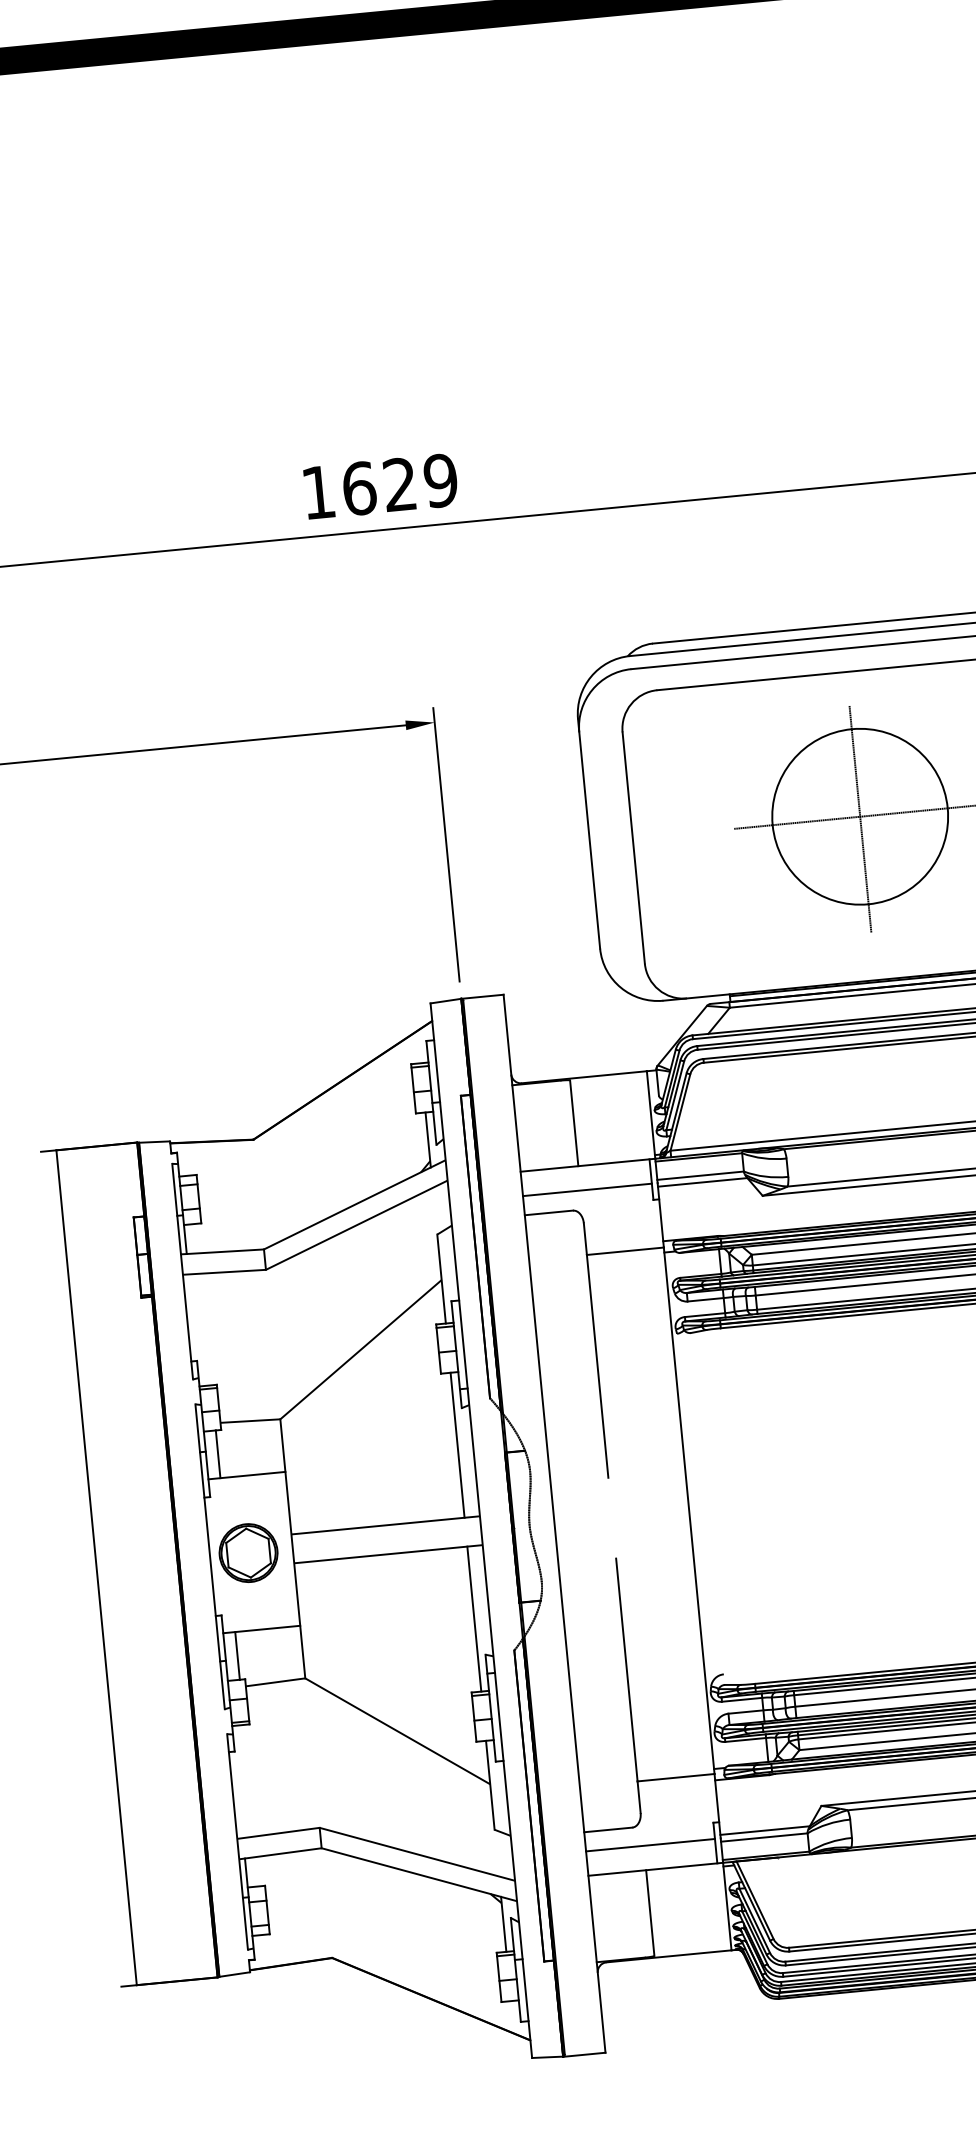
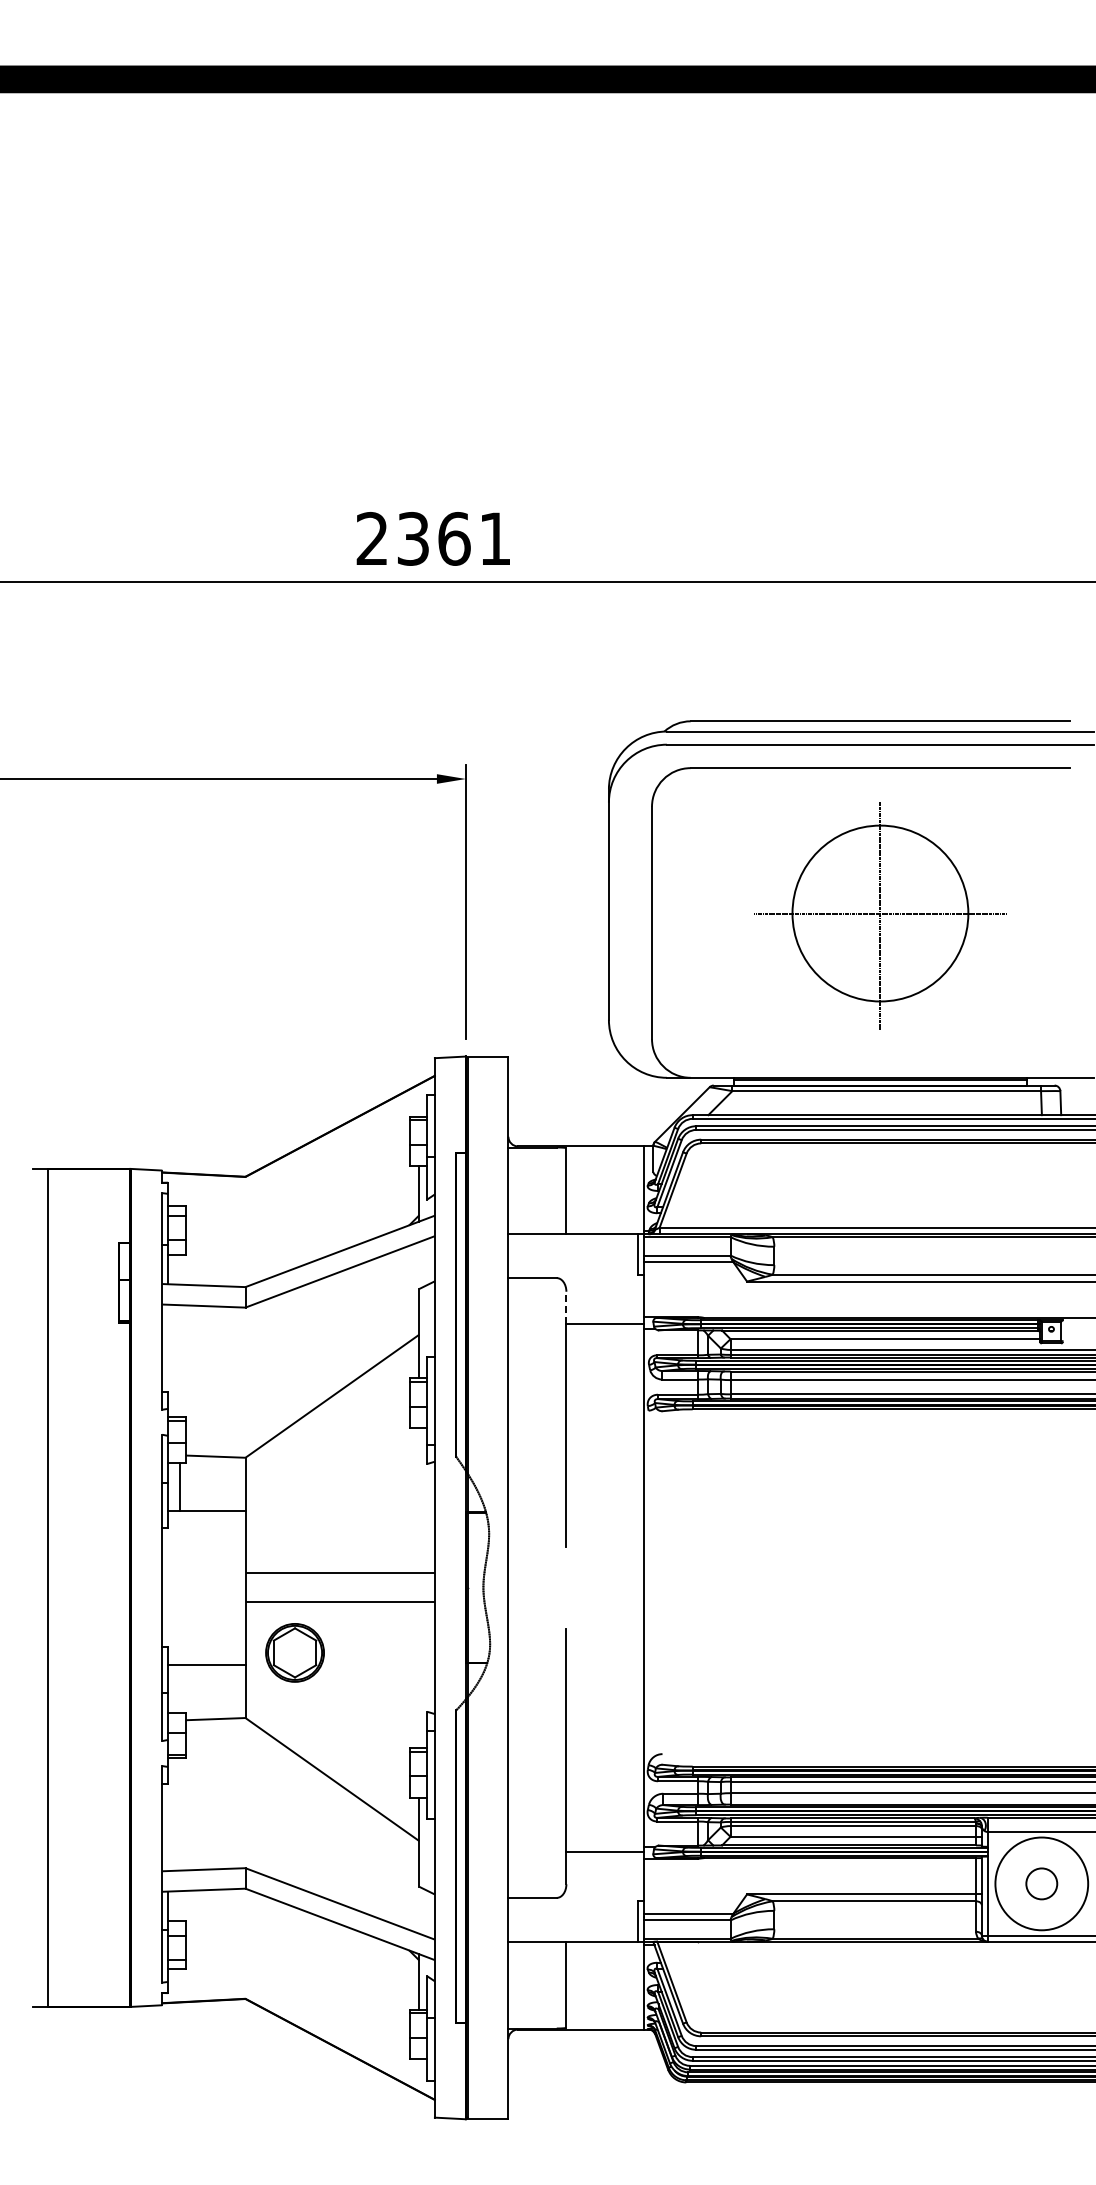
text: (379, 486) -> (433, 538), 1629 -> 2361
line: (586, 1189) -> (572, 1258), removed
line: (585, 1238) -> (566, 1307), solid -> dashed
line: (457, 1445) -> (419, 1500), removed
part: (247, 1552) -> (294, 1652), moved
line: (474, 1619) -> (419, 1675), removed
line: (237, 1656) -> (180, 1689), removed
line: (649, 1845) -> (572, 1917), removed

